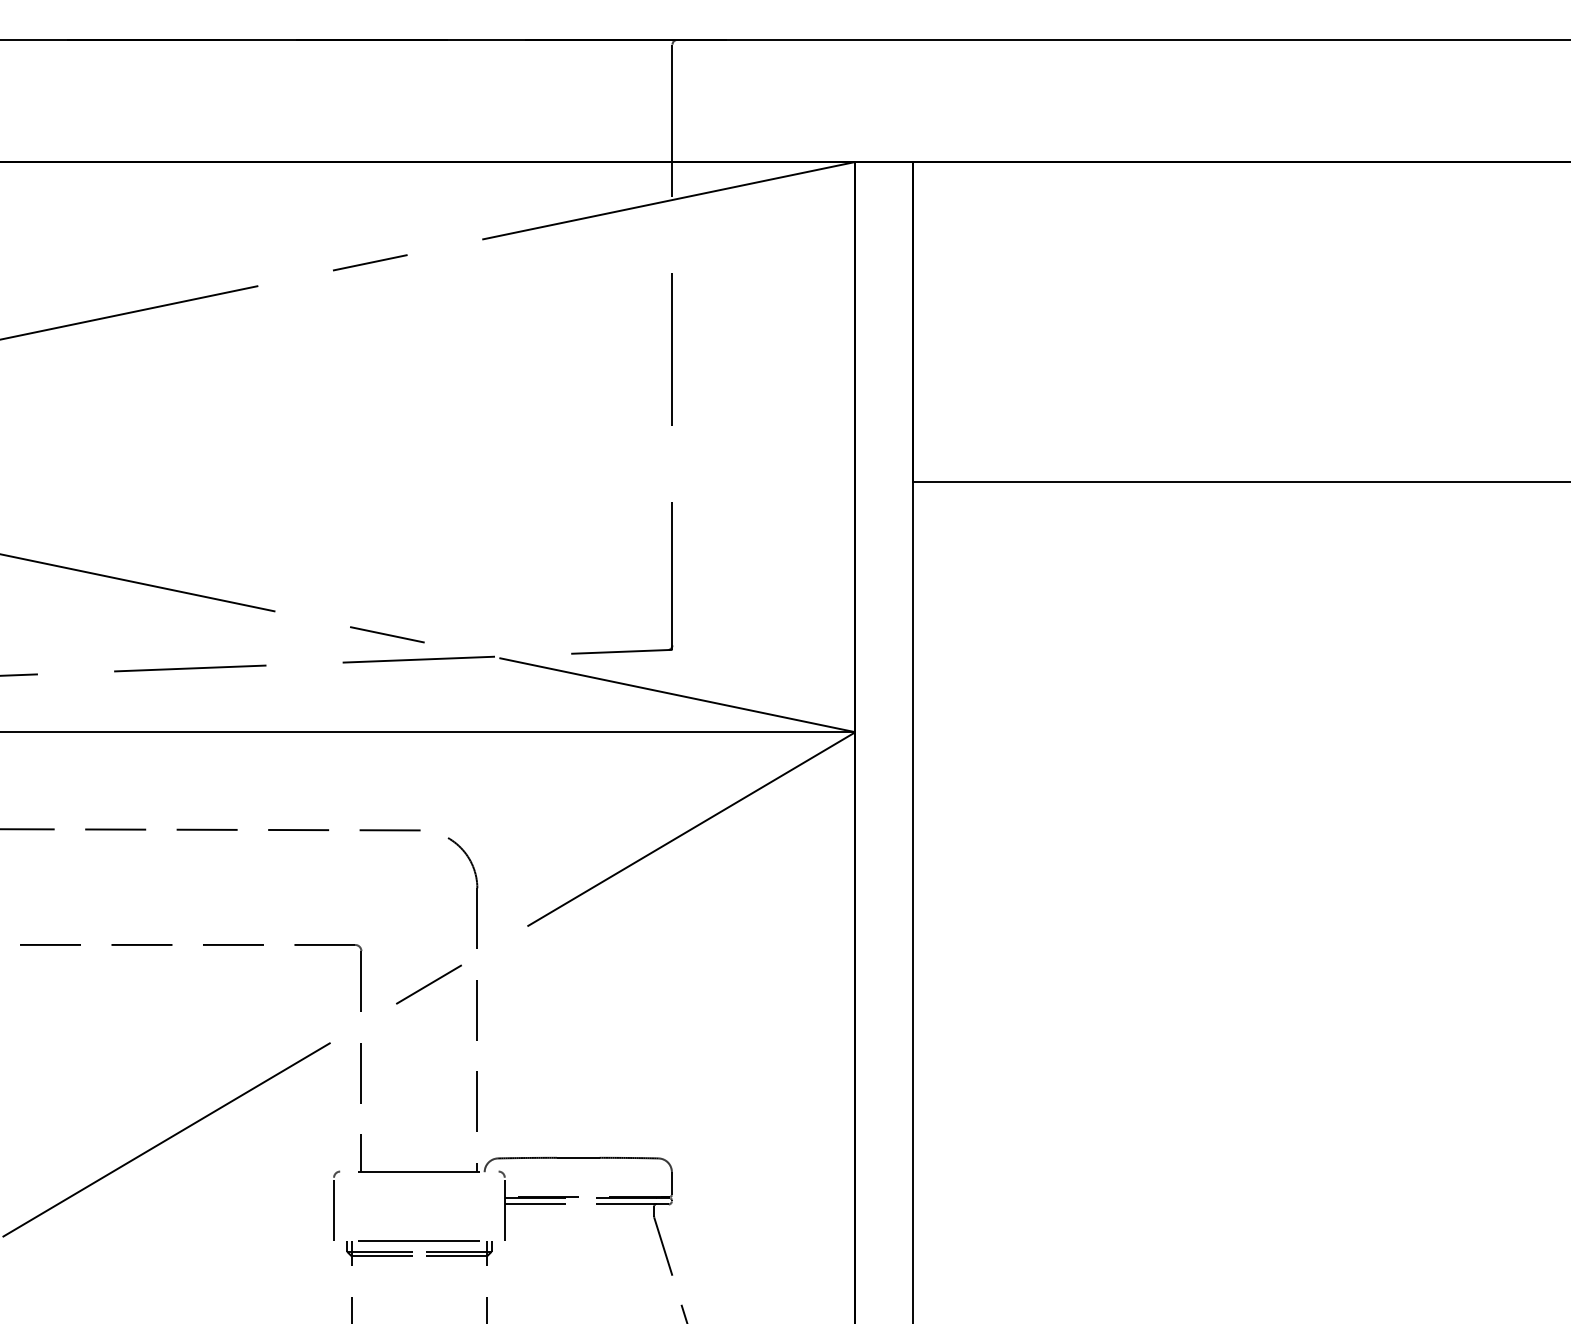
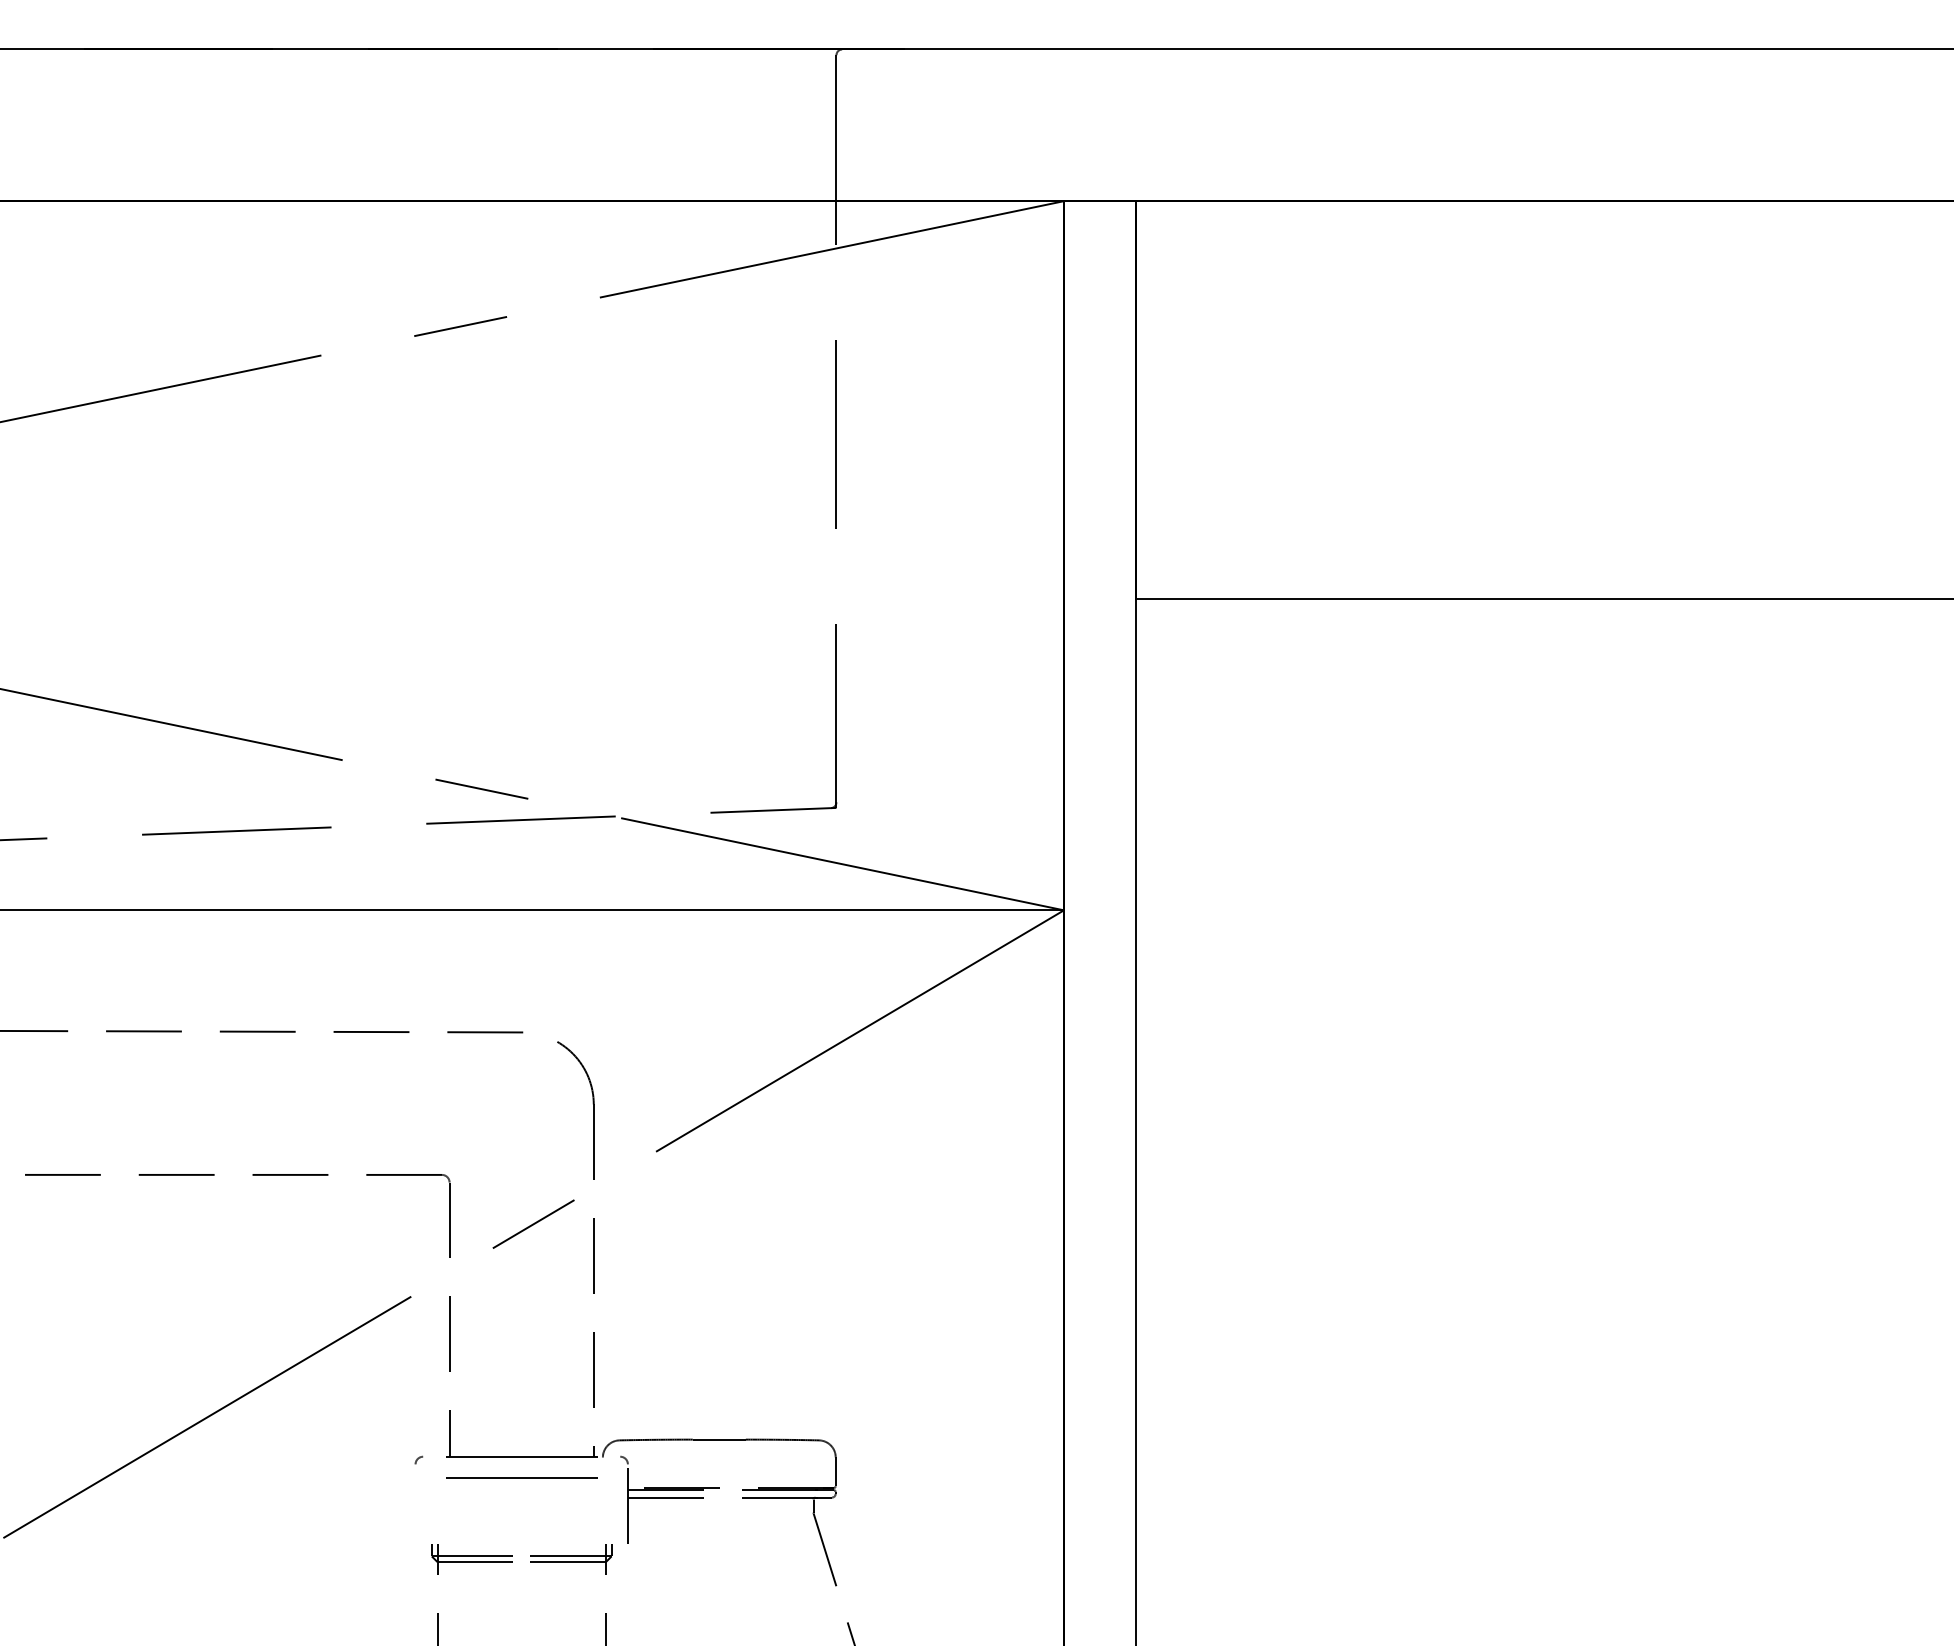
line: (333, 1209) -> (415, 1503), removed
line: (419, 1241) -> (521, 1477), moved

